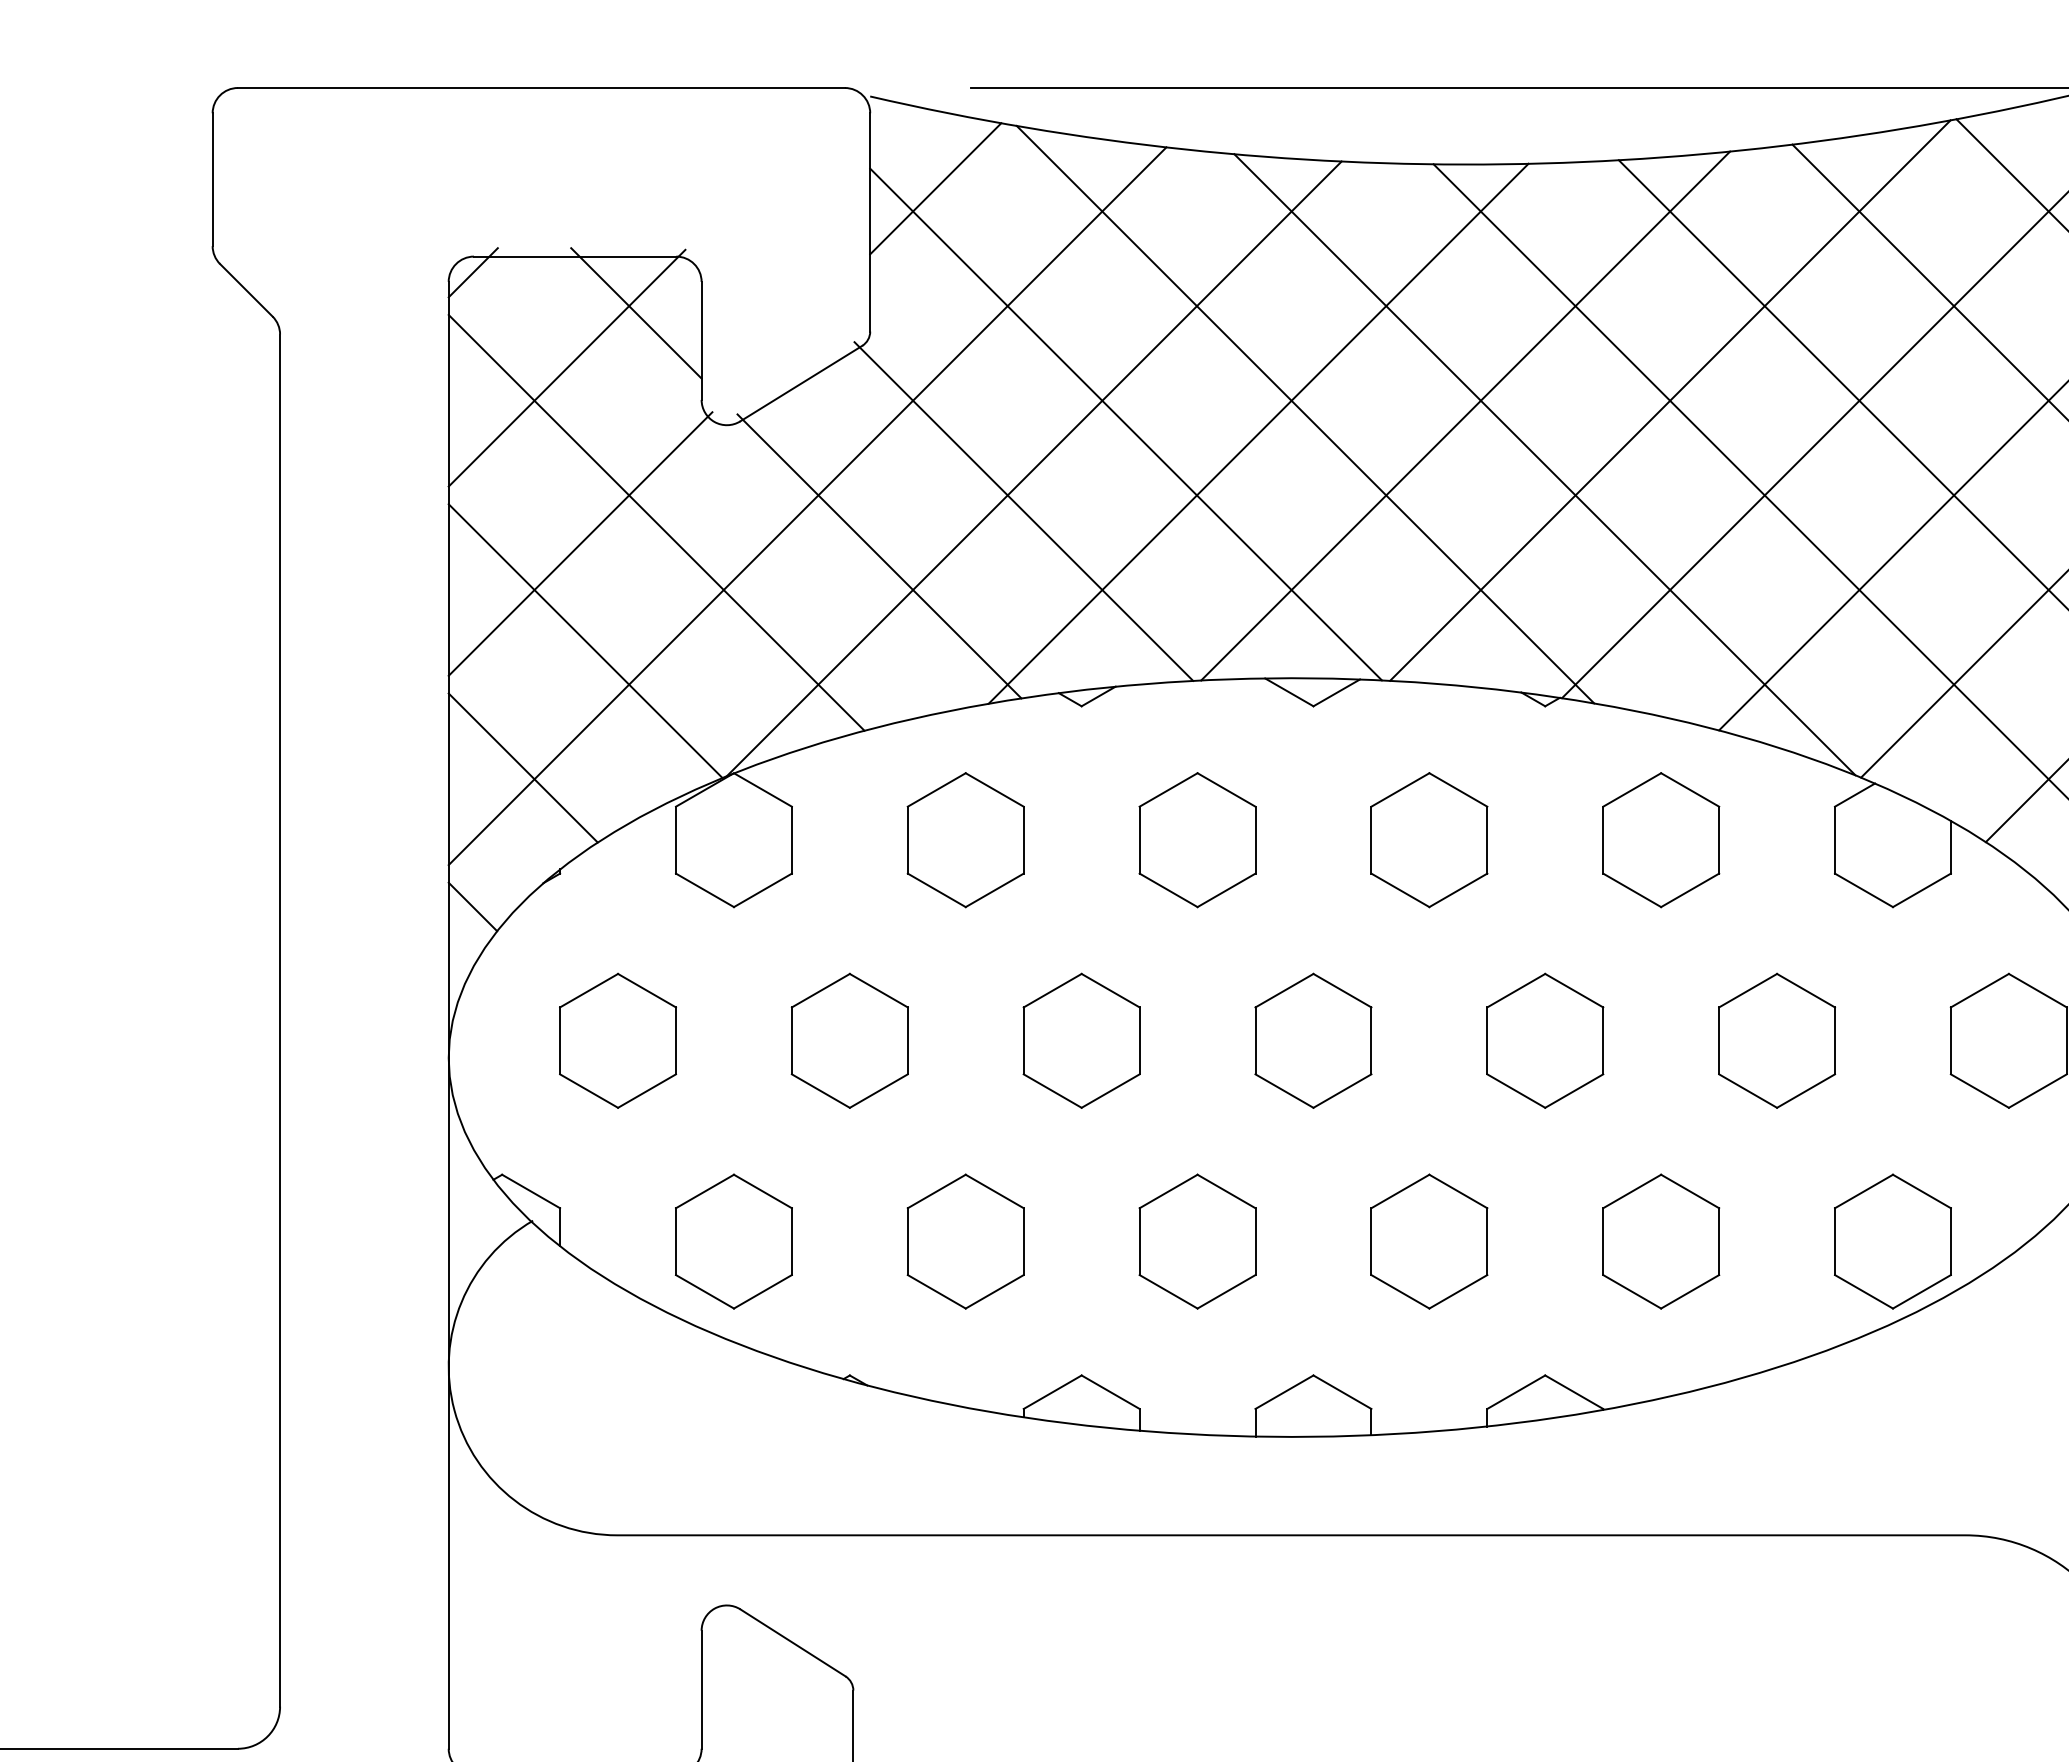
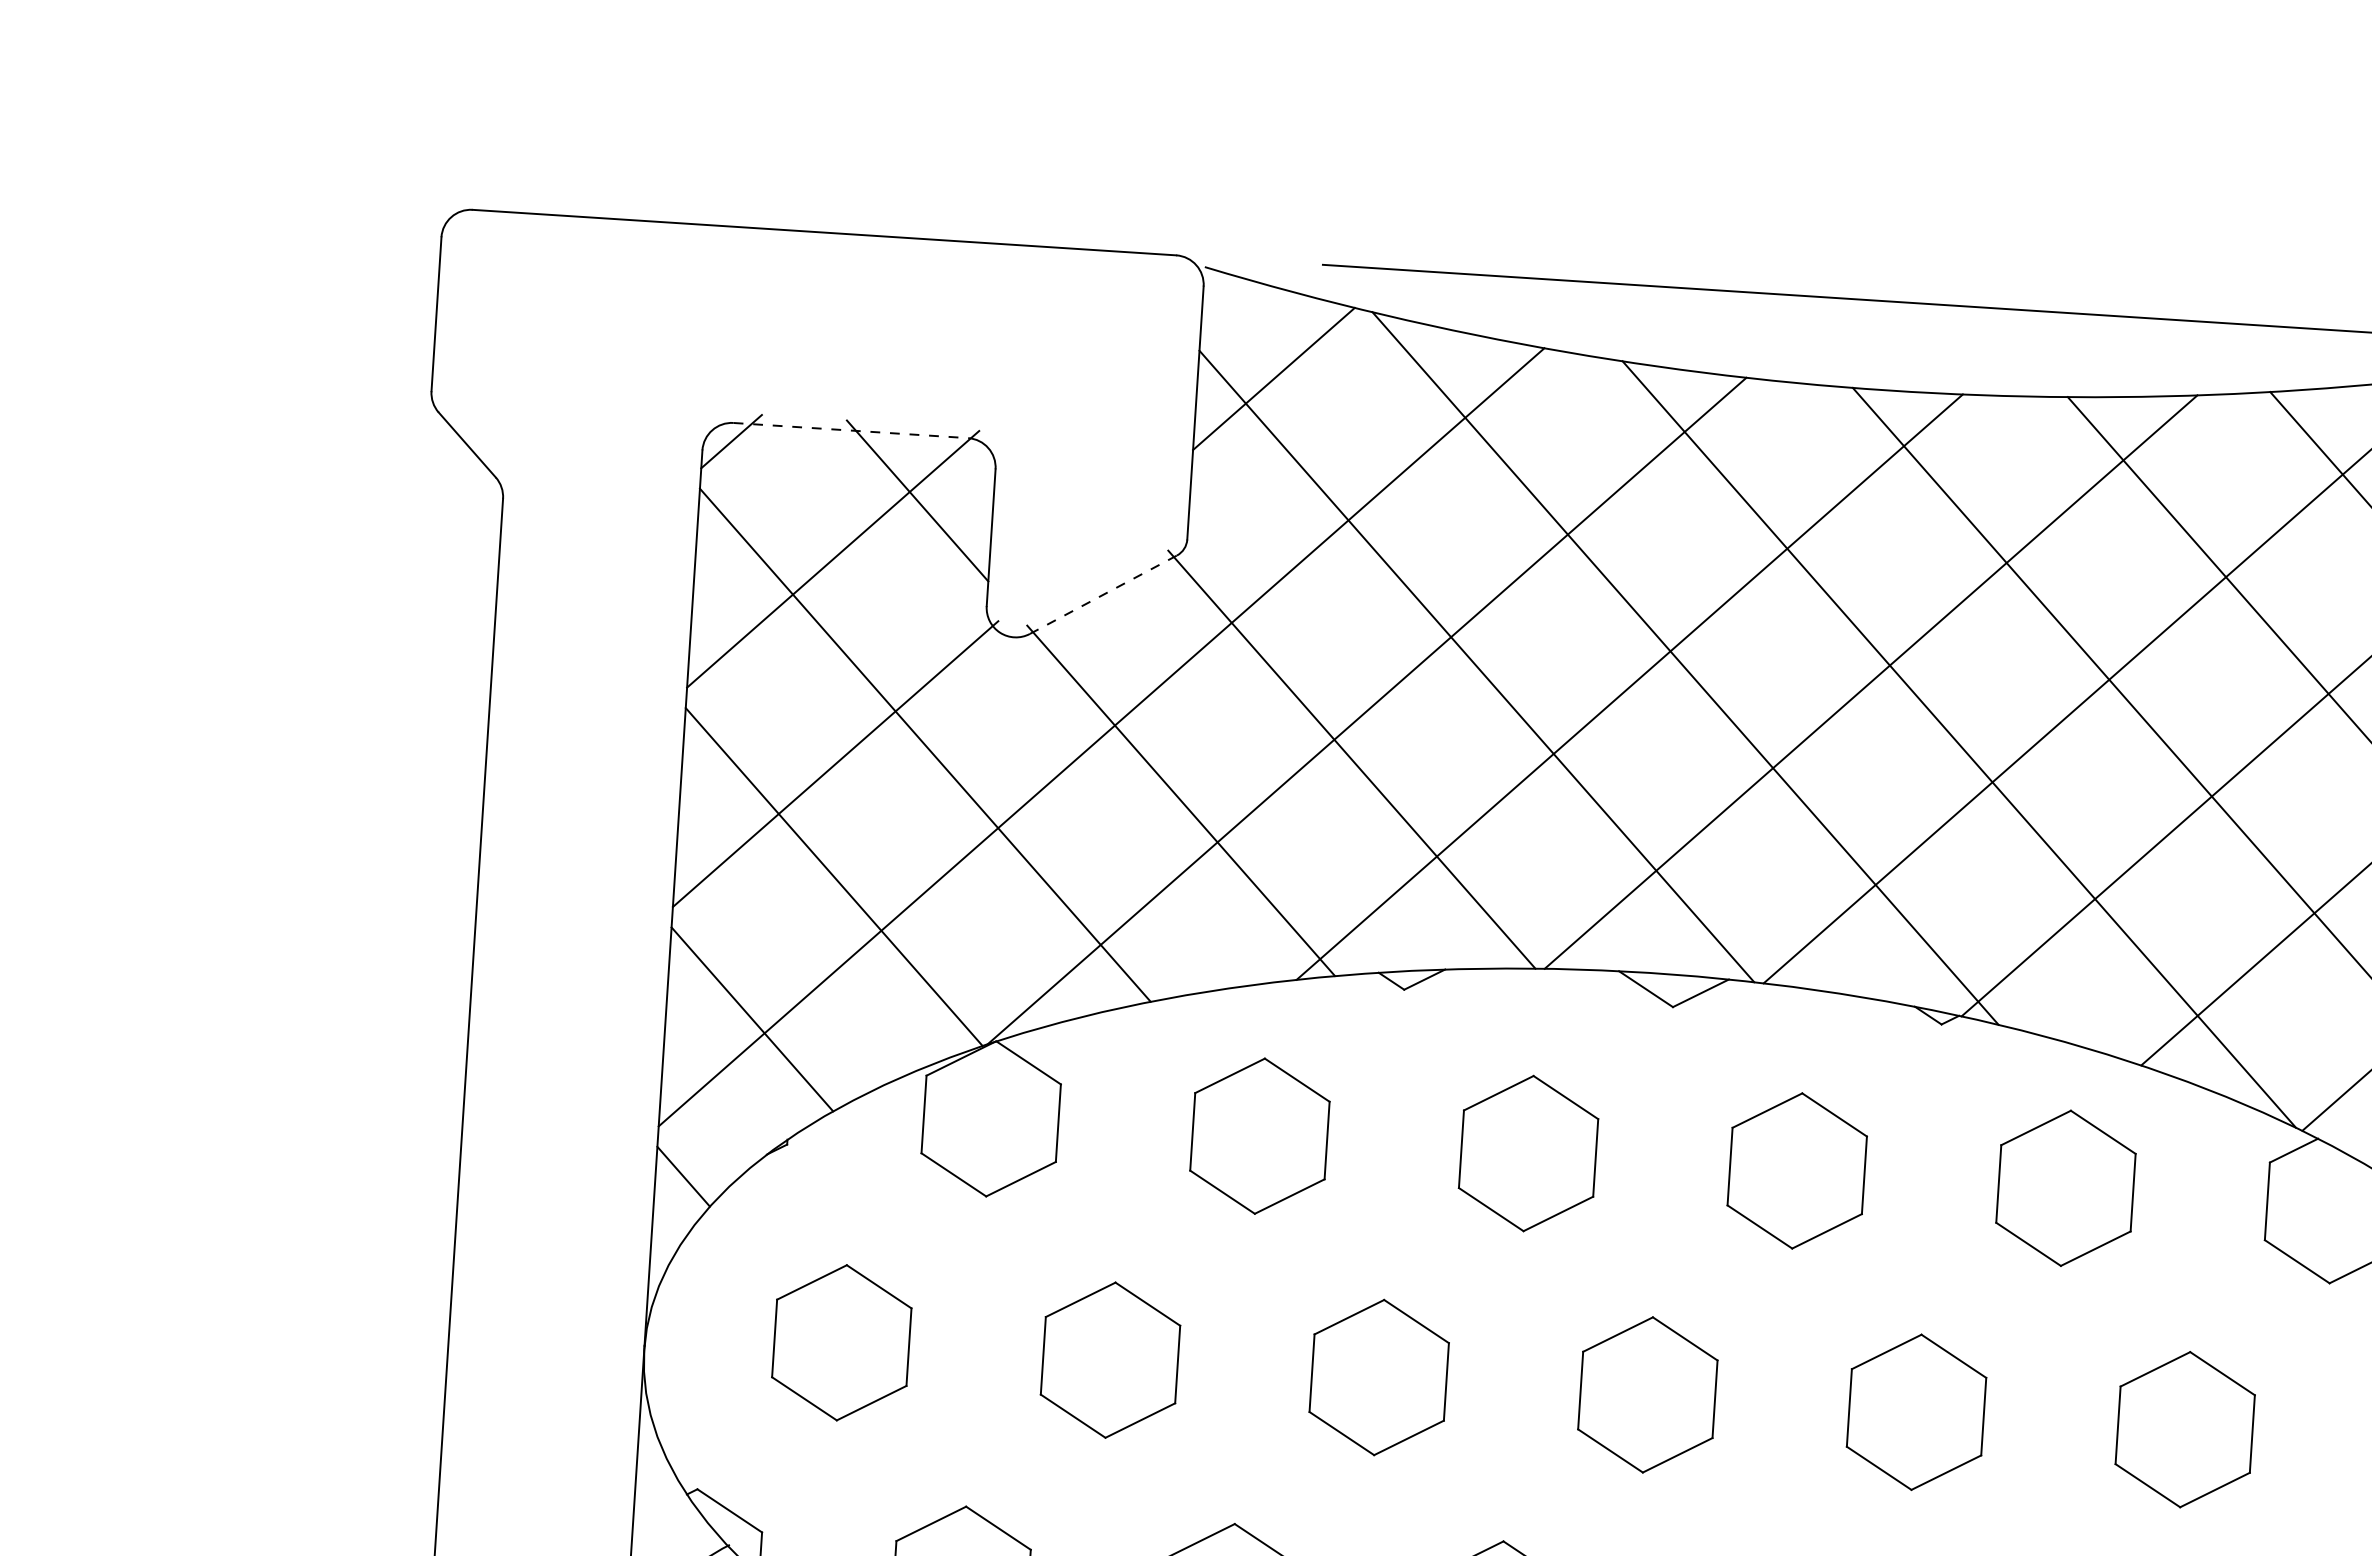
line: (575, 256) -> (851, 430), solid -> dashed
line: (801, 383) -> (1103, 594), solid -> dashed

